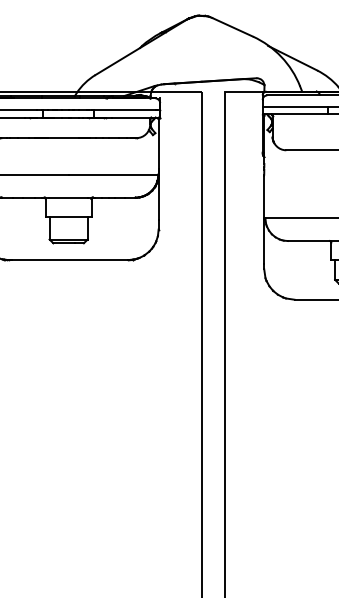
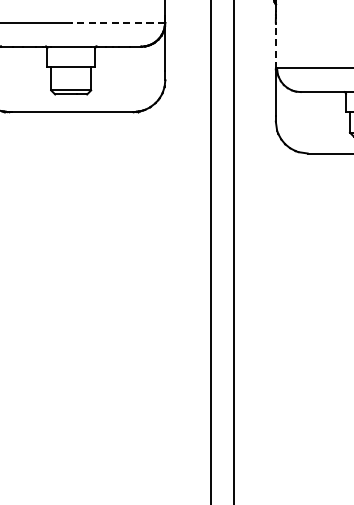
line: (113, 174) -> (118, 22), solid -> dashed
line: (264, 197) -> (276, 46), solid -> dashed

